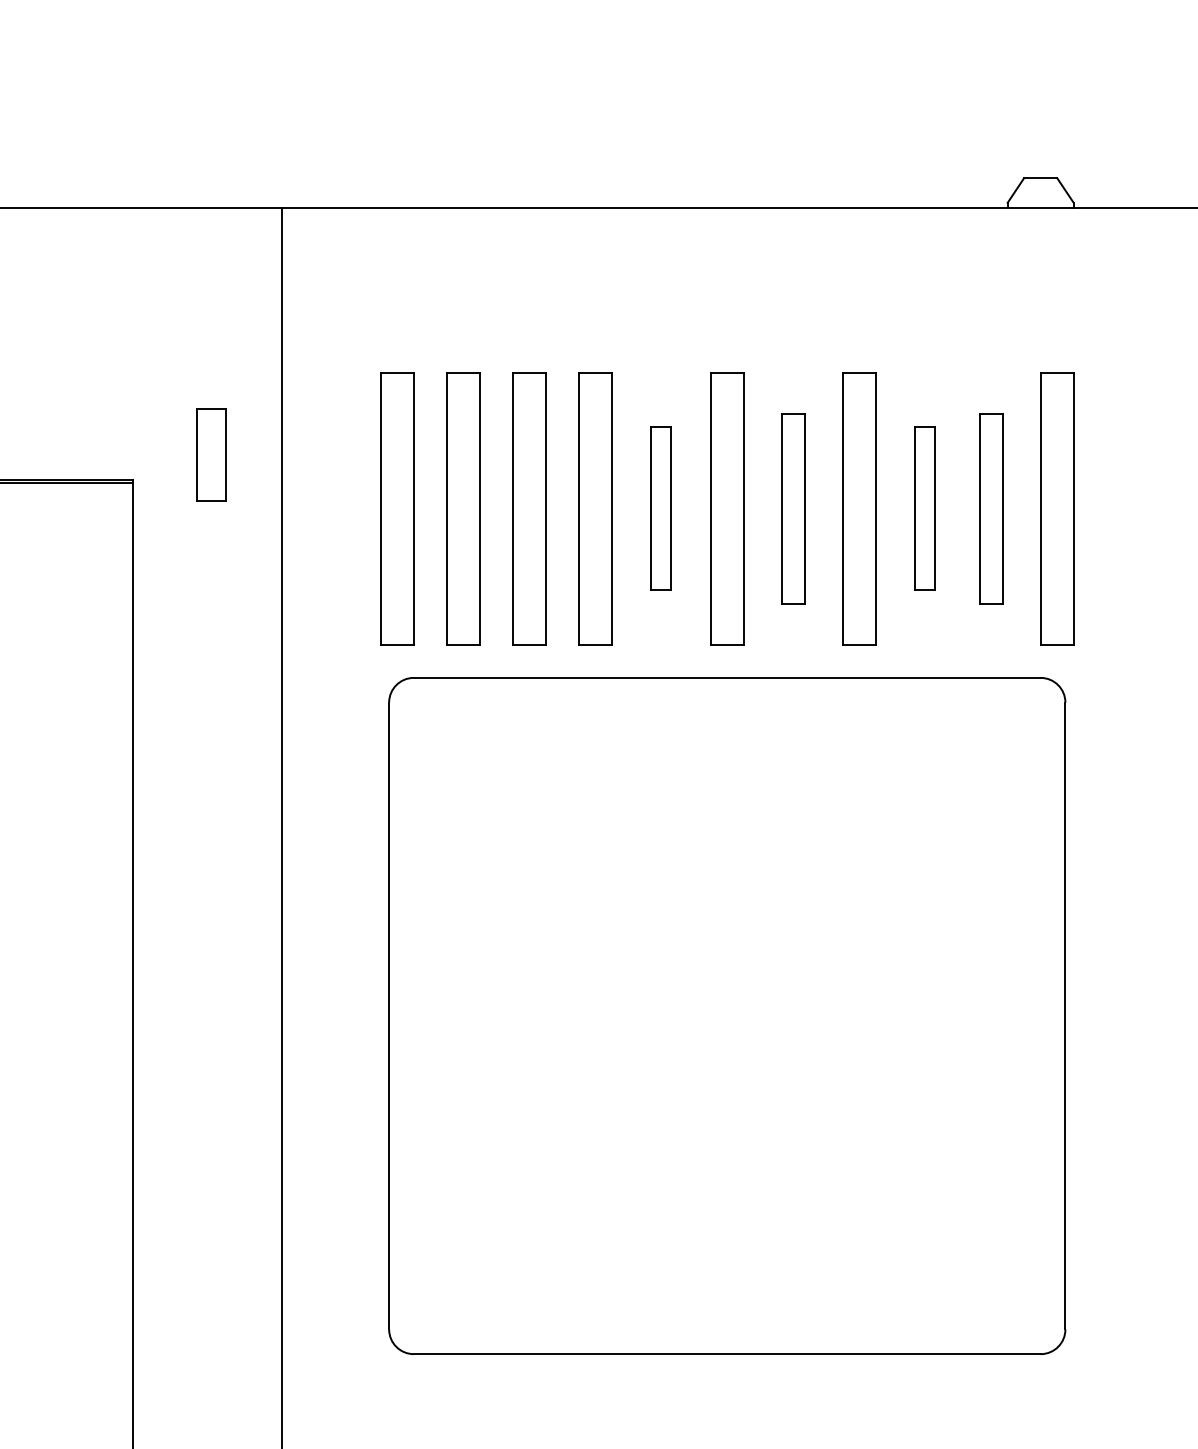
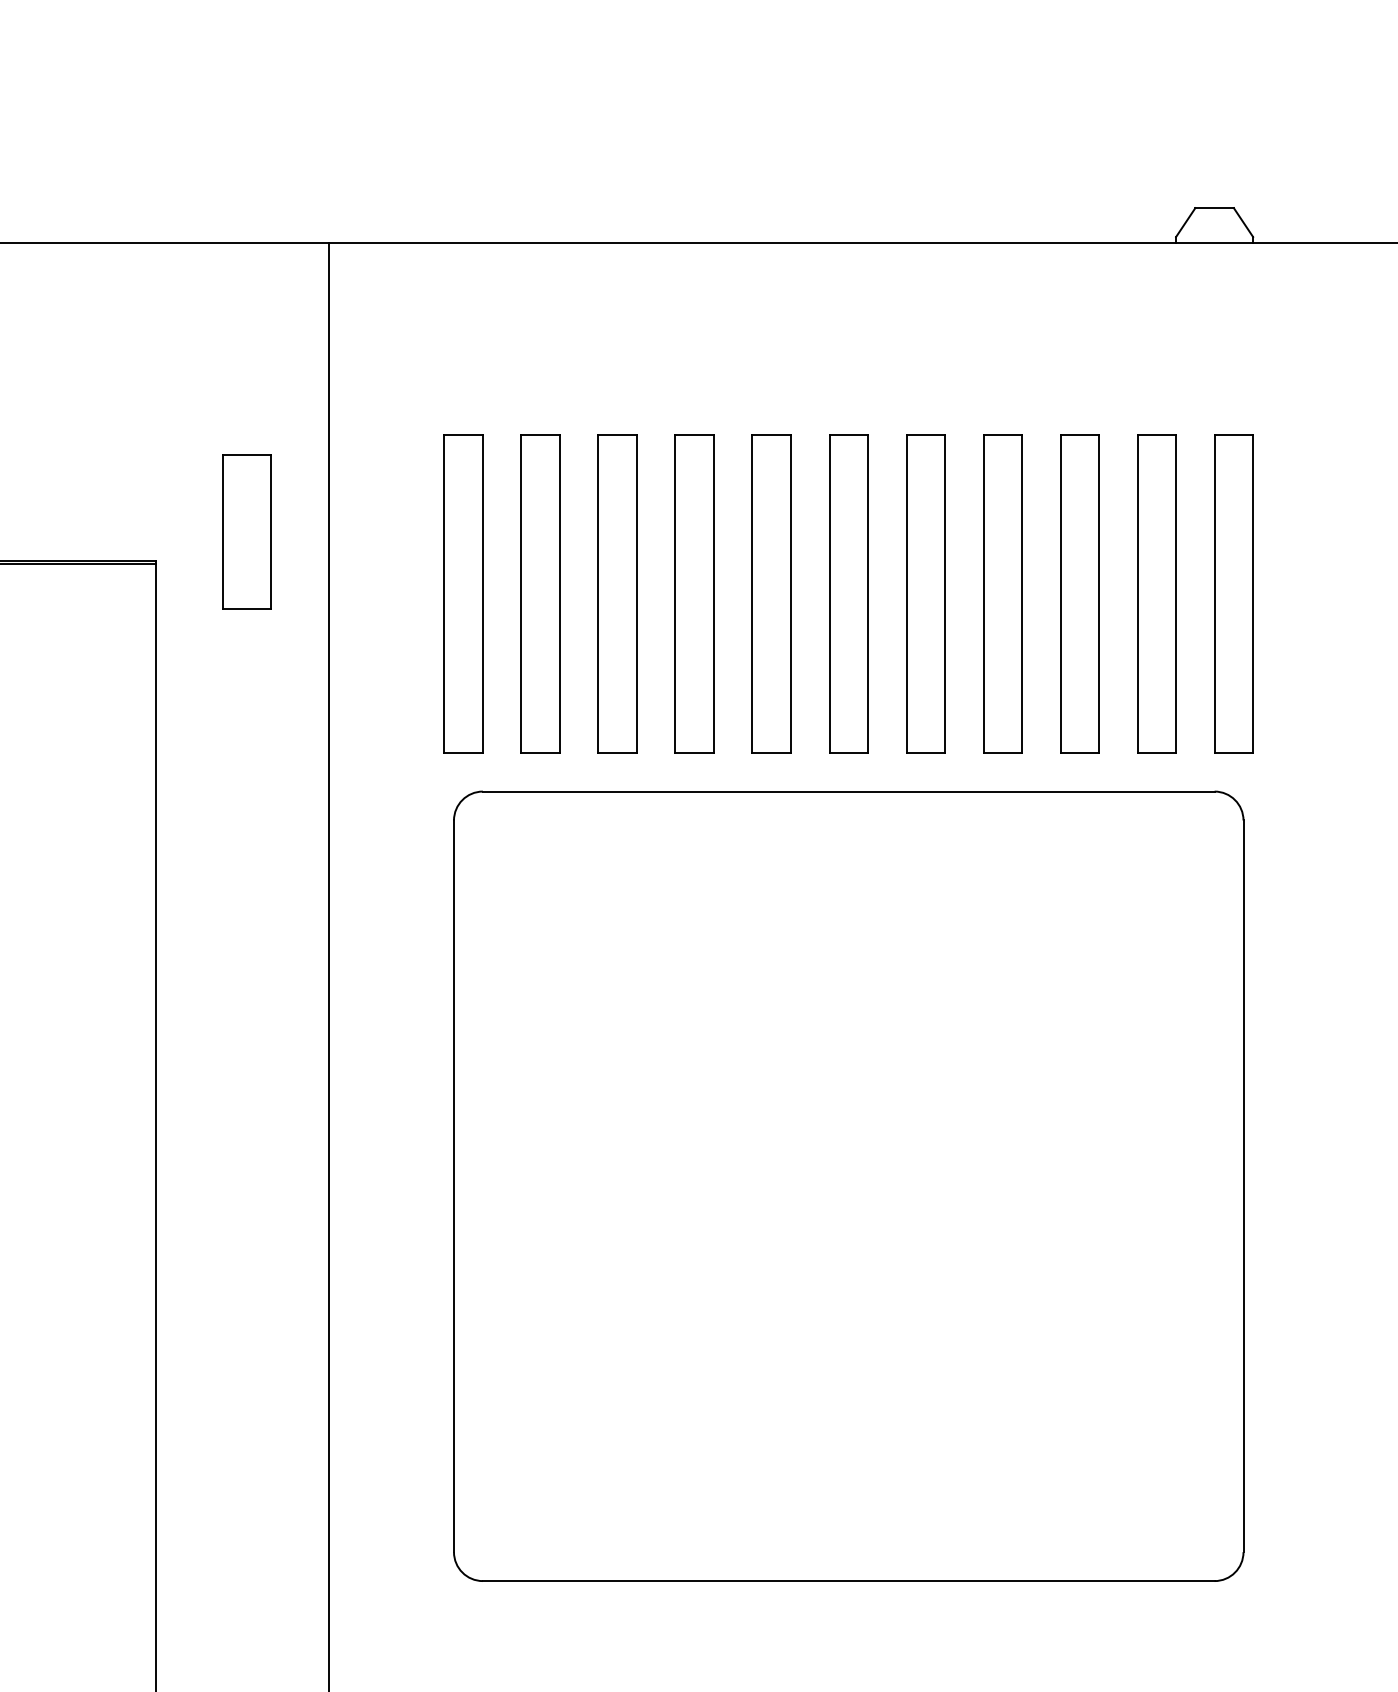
part: (211, 455) -> (246, 531), size x1.43
part: (661, 508) -> (771, 593), size x1.67
part: (793, 508) -> (925, 593), size x1.43
part: (924, 508) -> (1079, 593), size x1.67
part: (990, 508) -> (1156, 593), size x1.43

